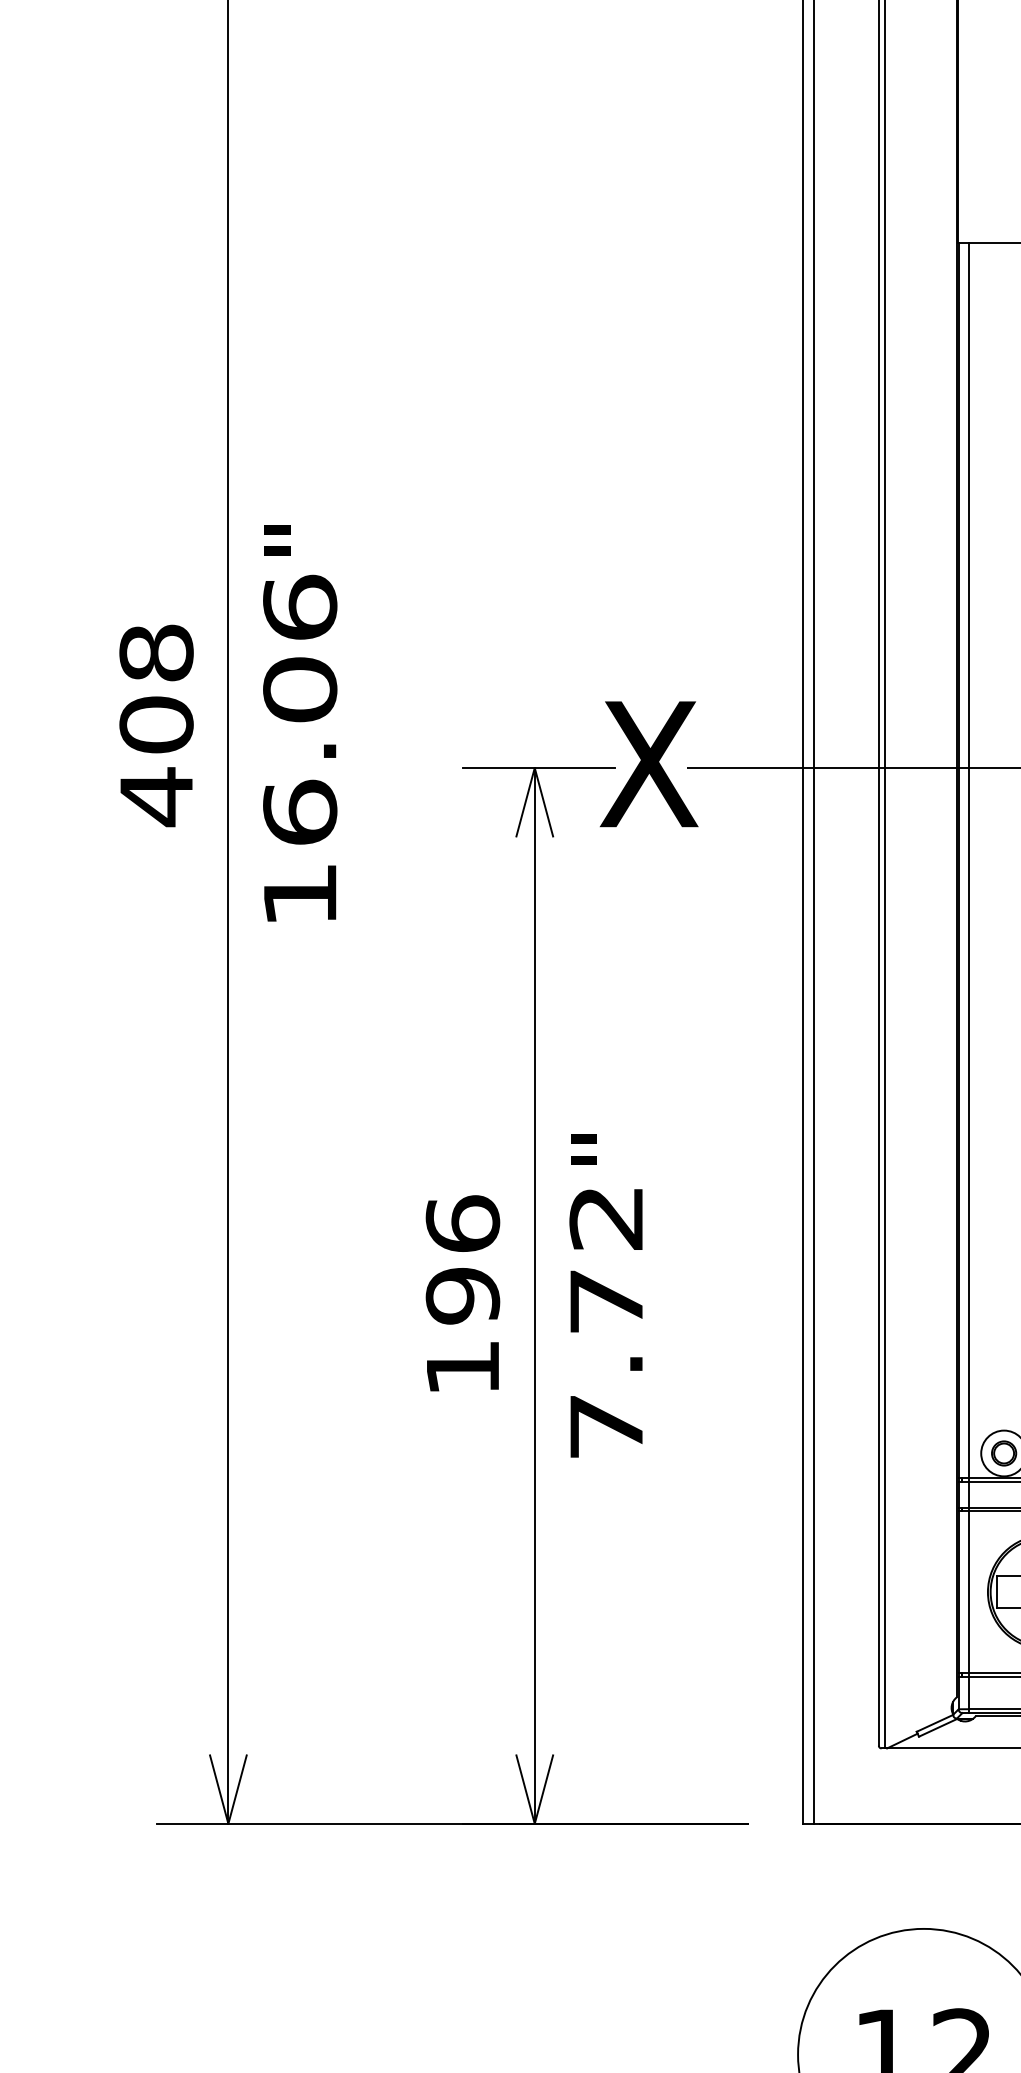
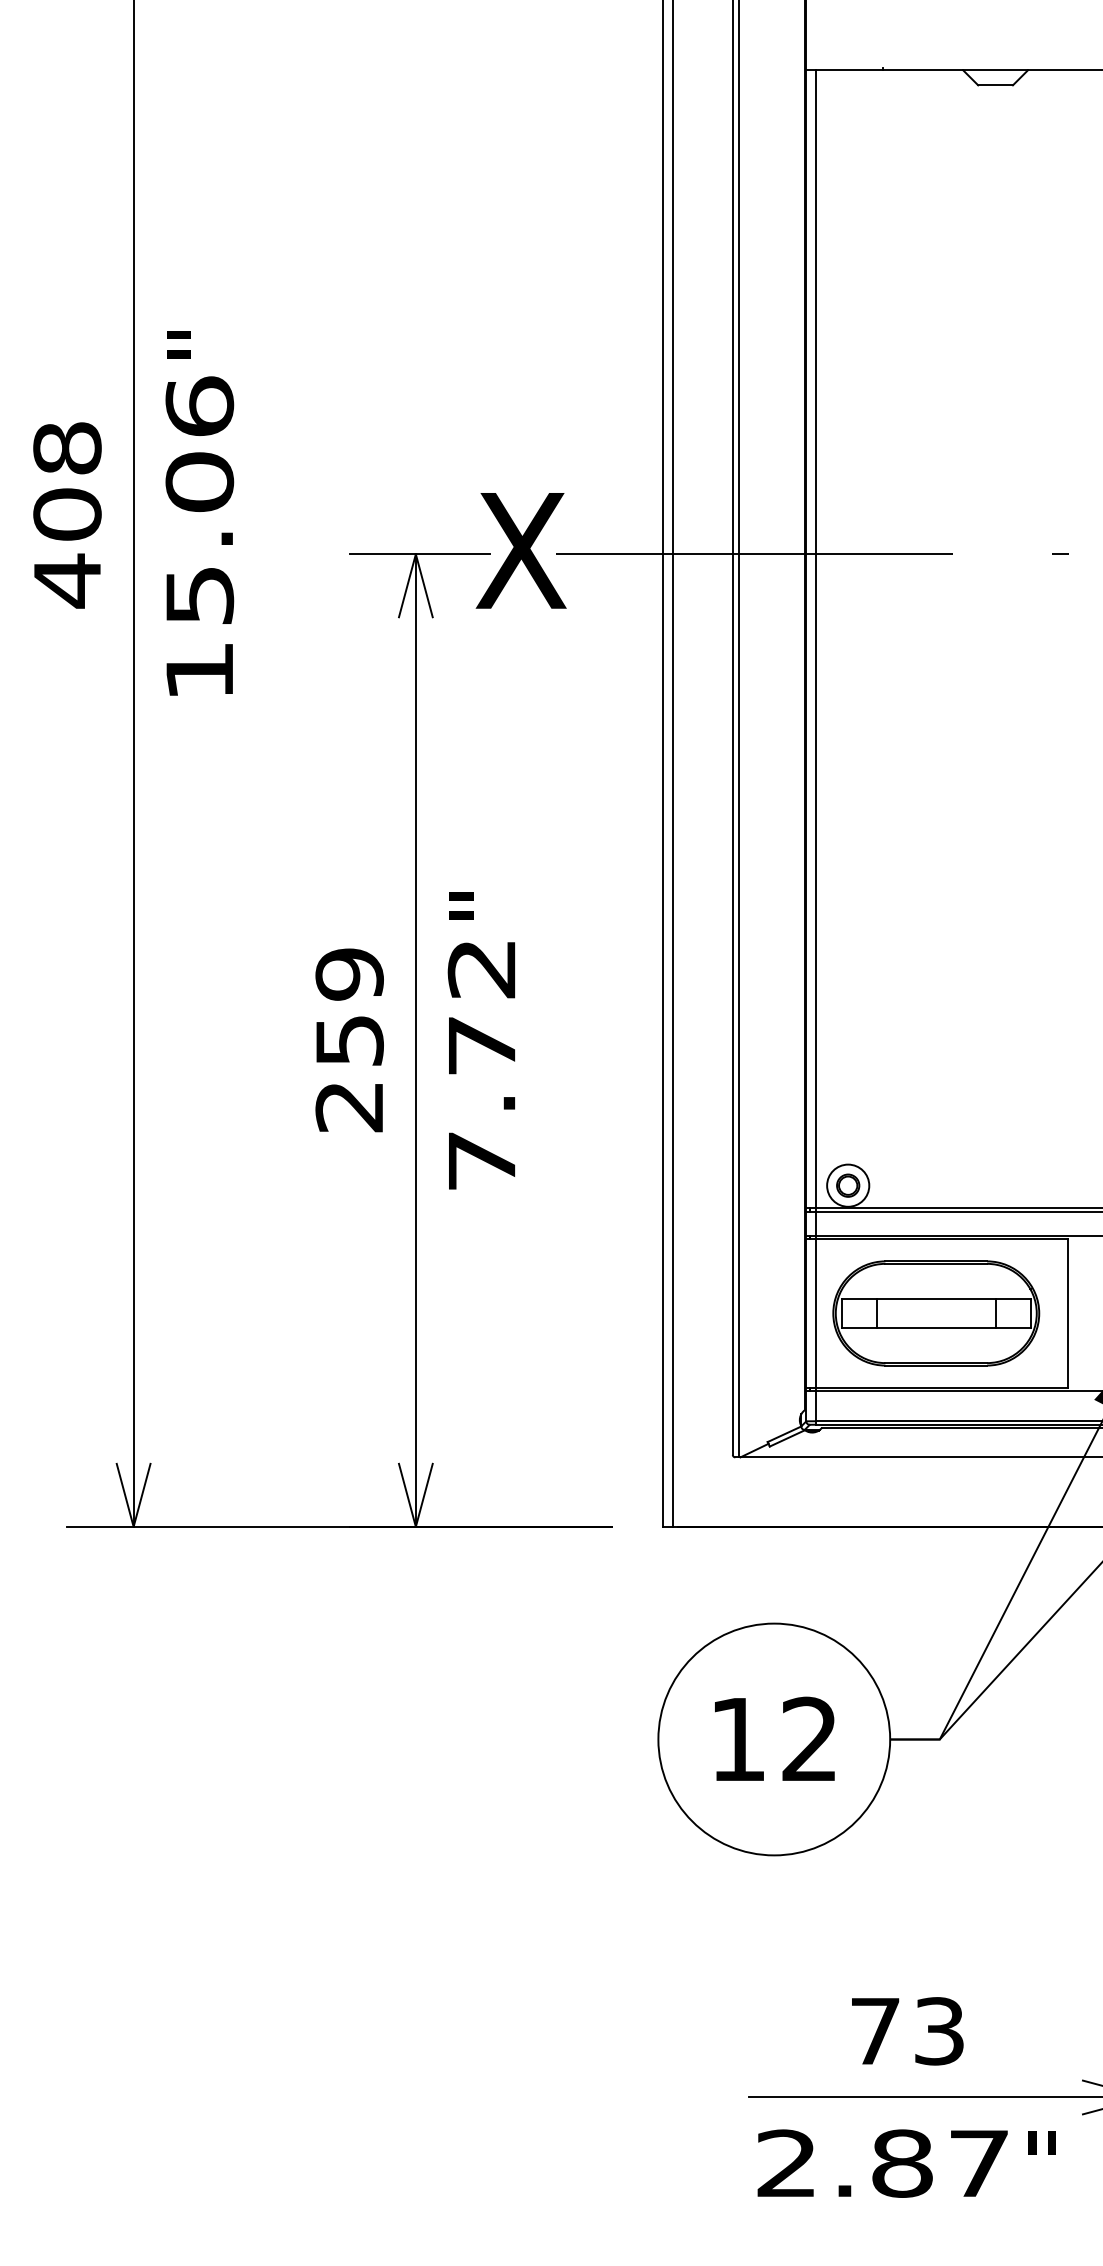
text: (299, 811) -> (199, 594), 16.06 -> 15.06
text: (462, 1294) -> (349, 1039), 196 -> 259

